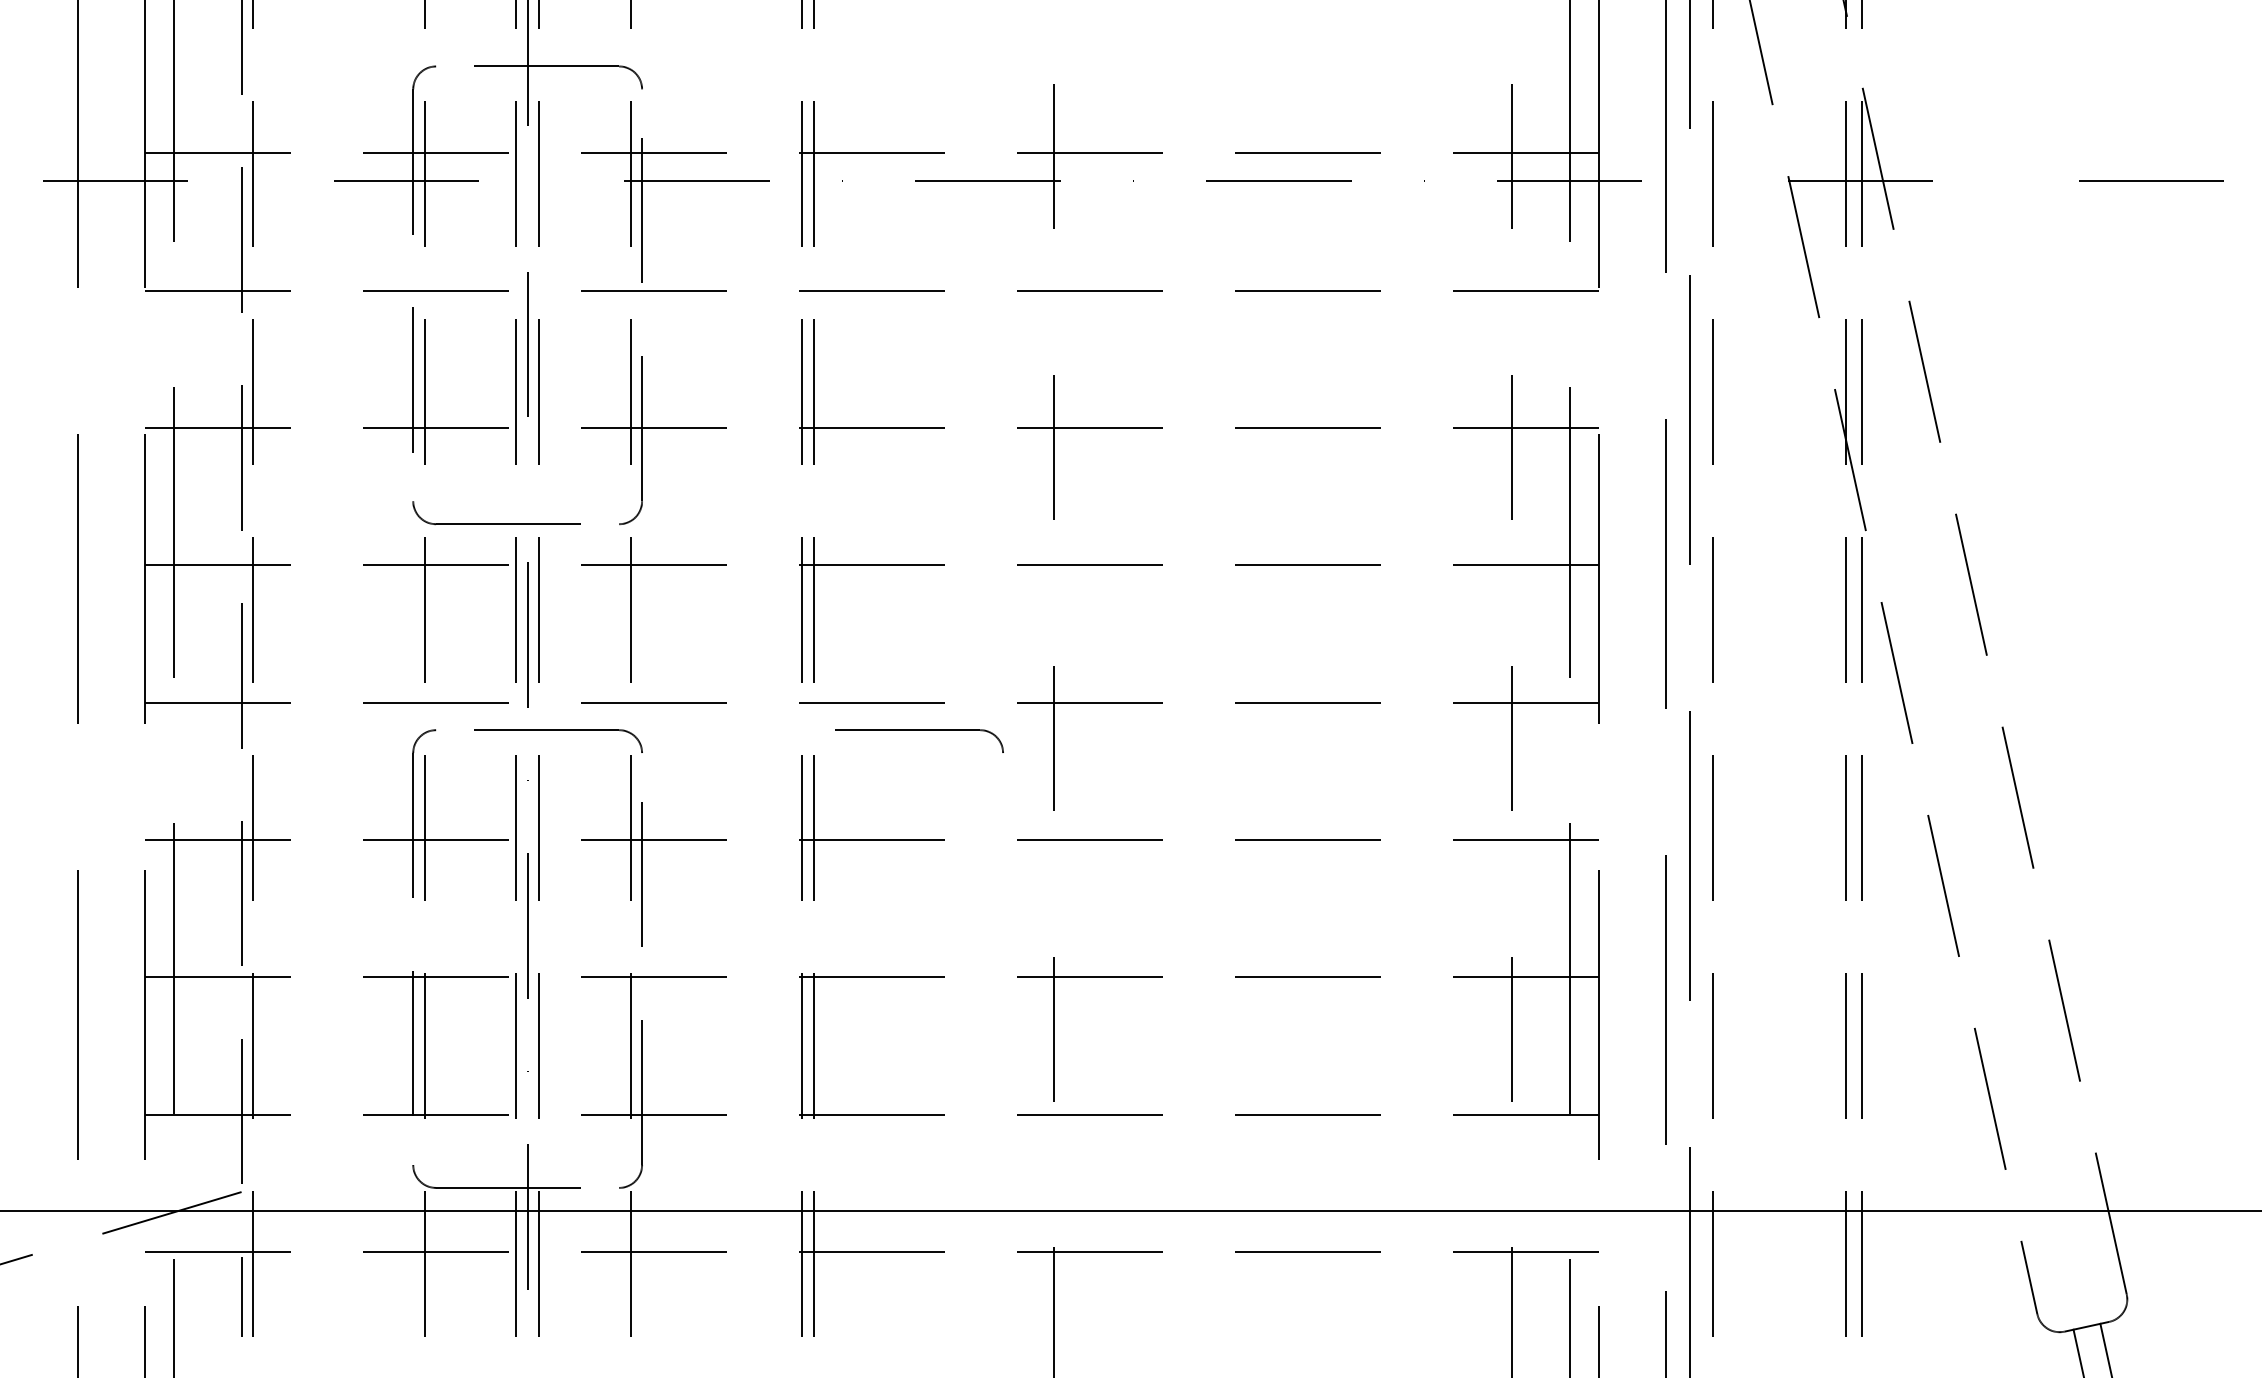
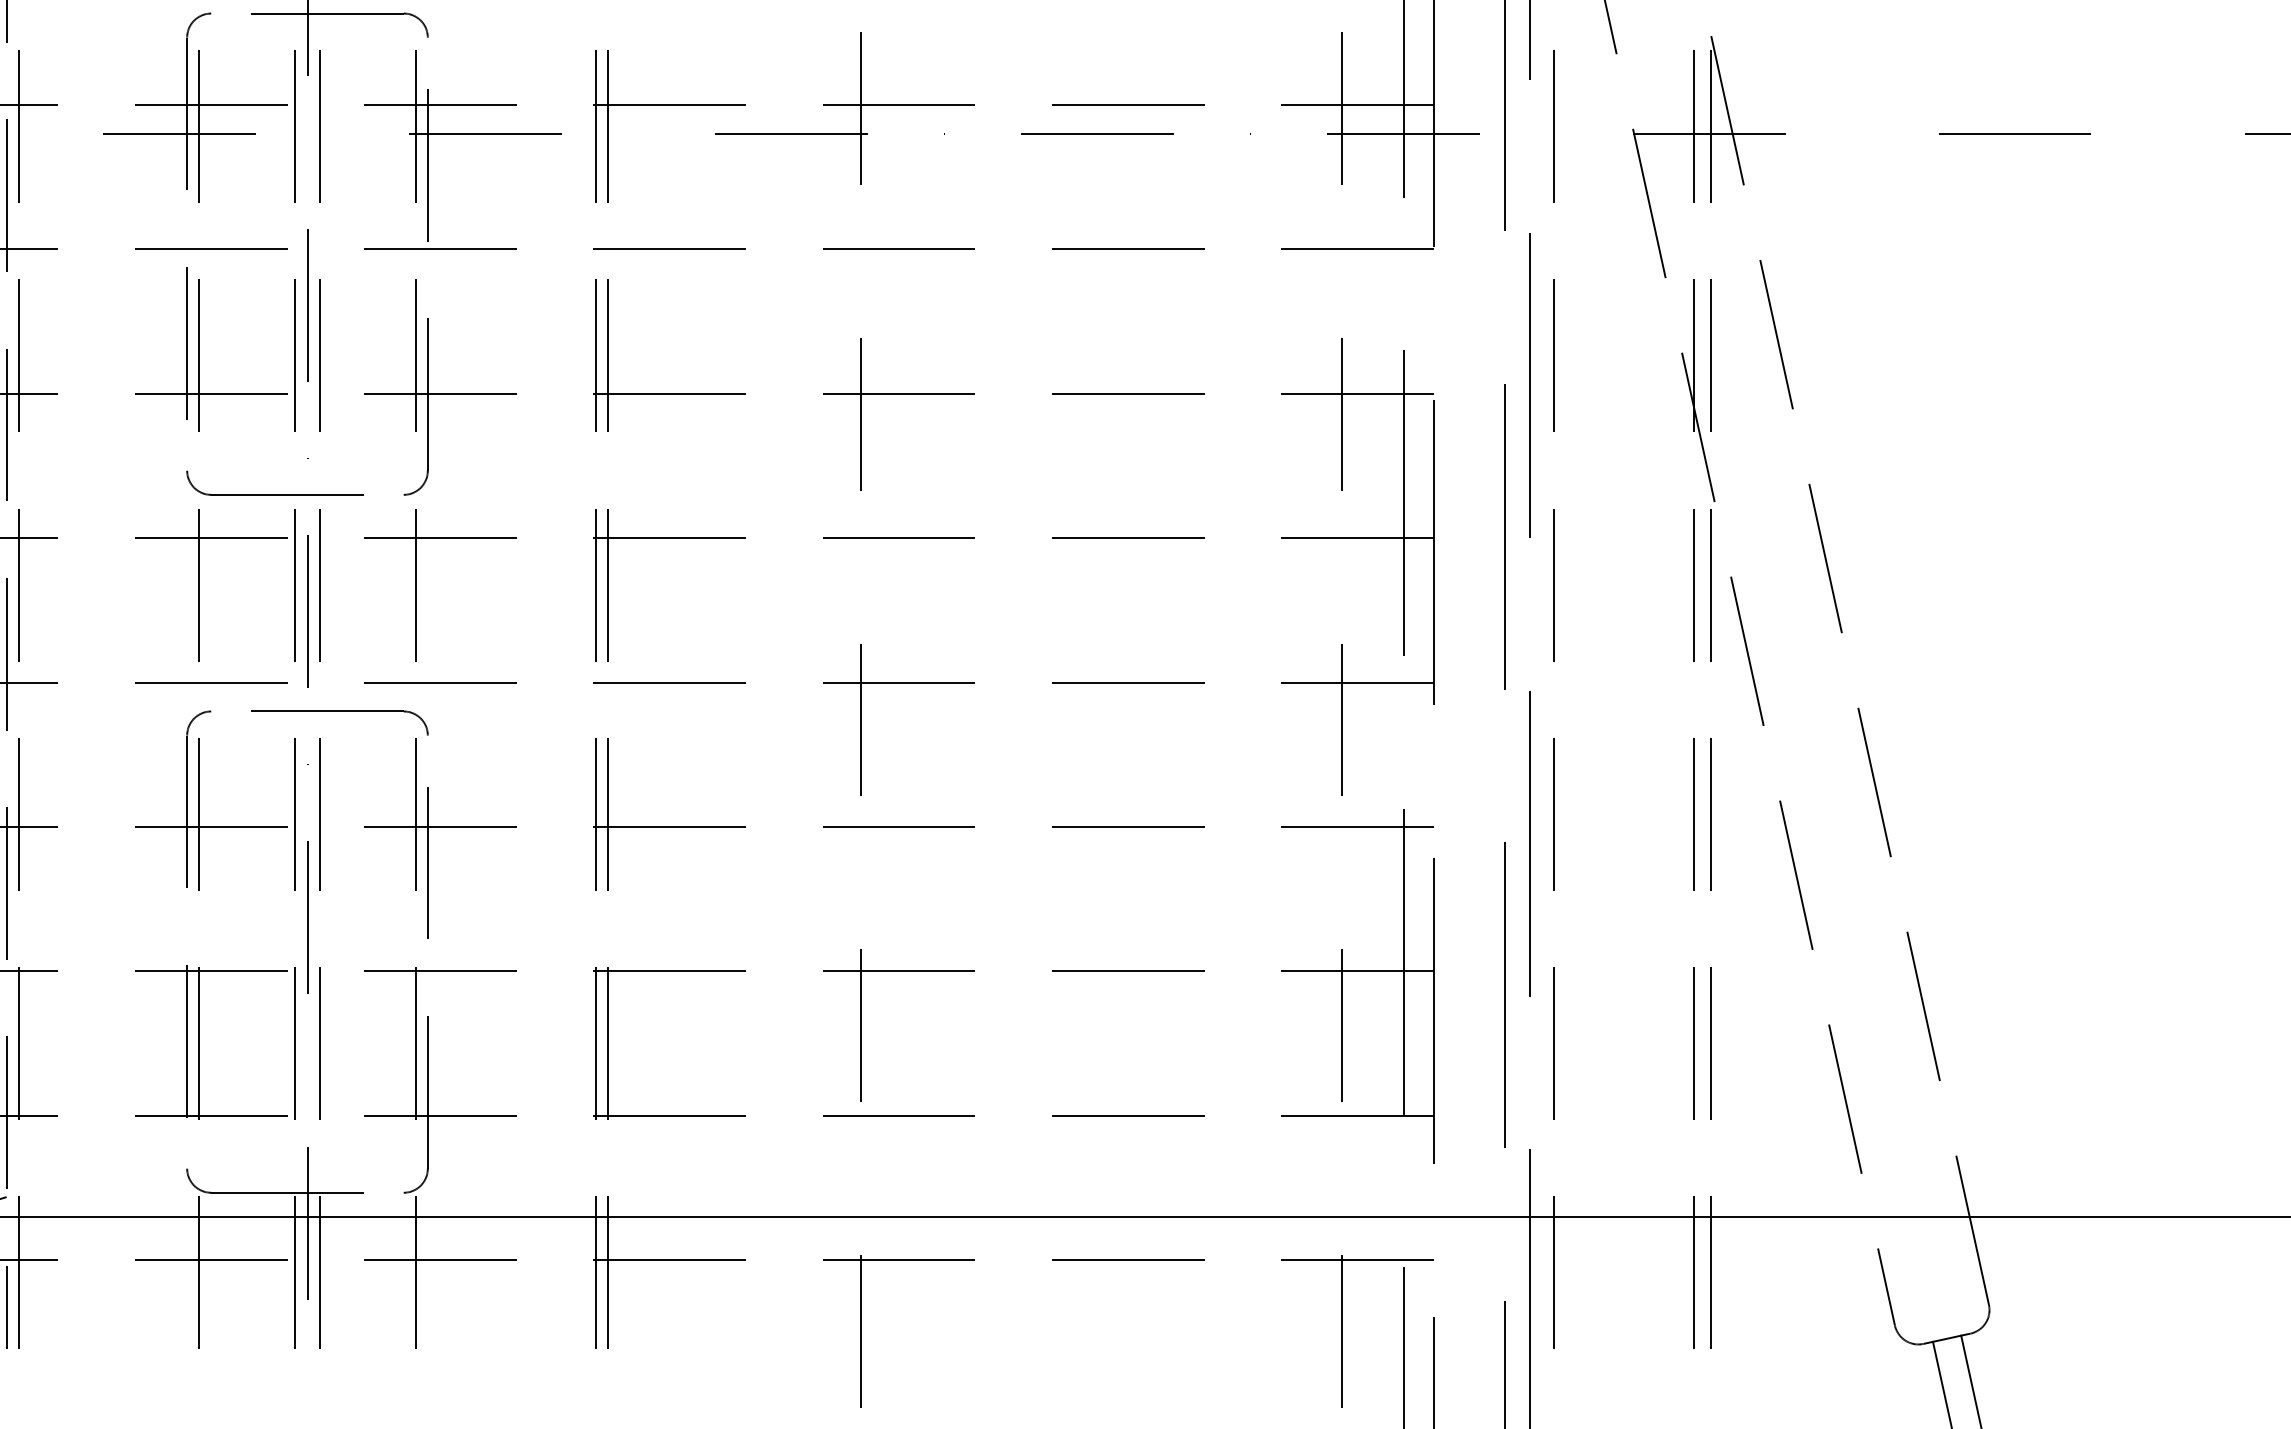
part: (919, 730) -> (719, 711), removed

